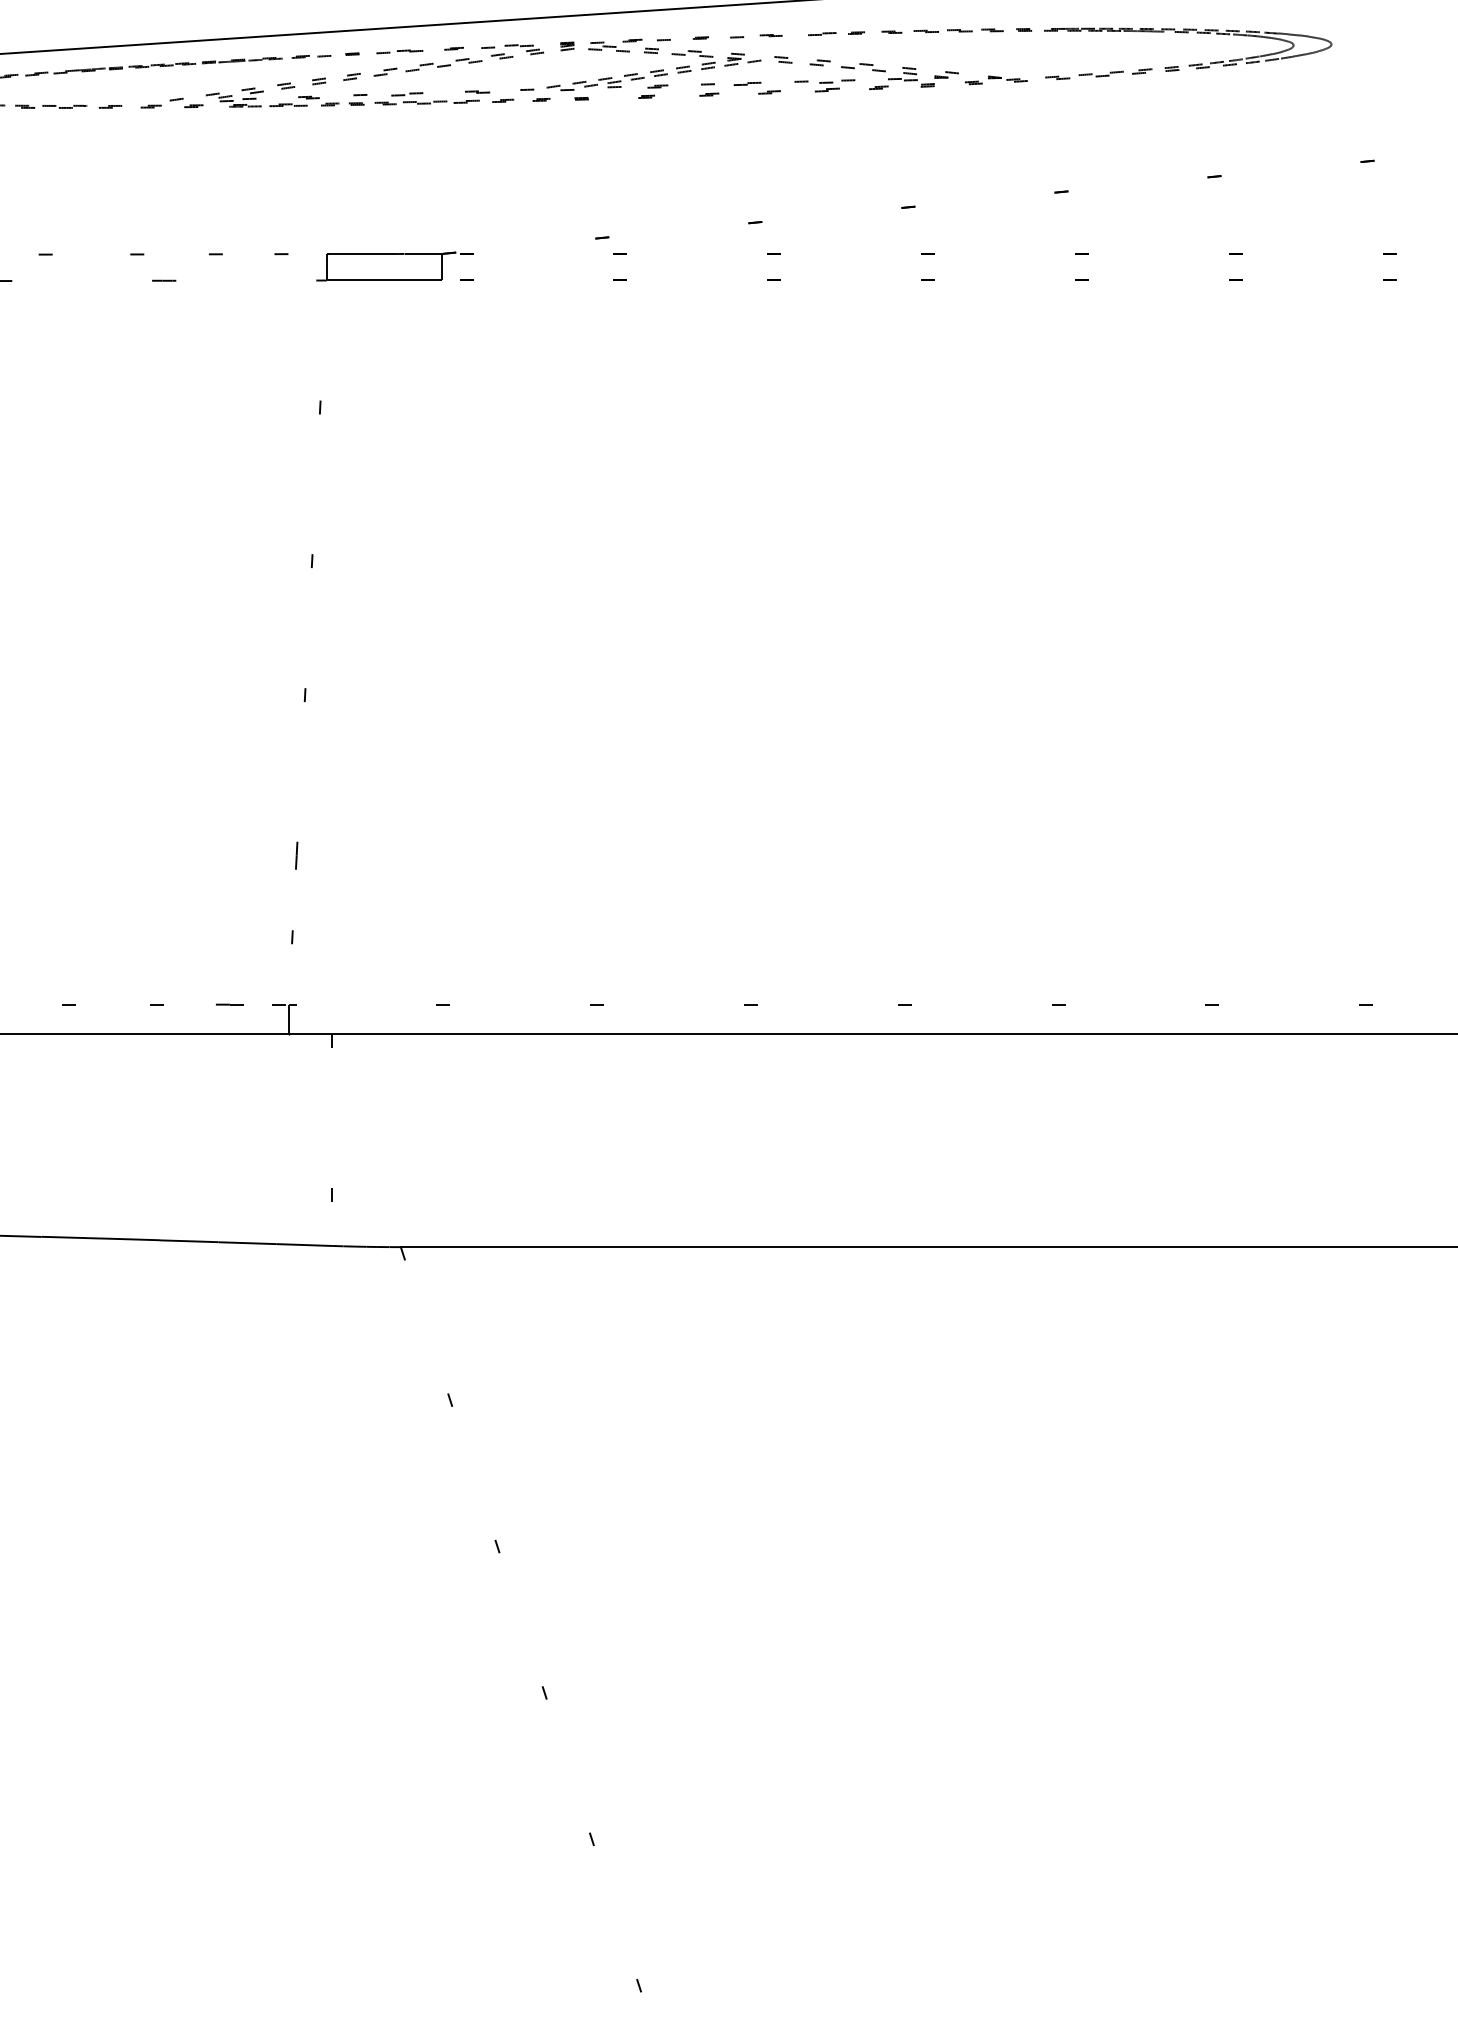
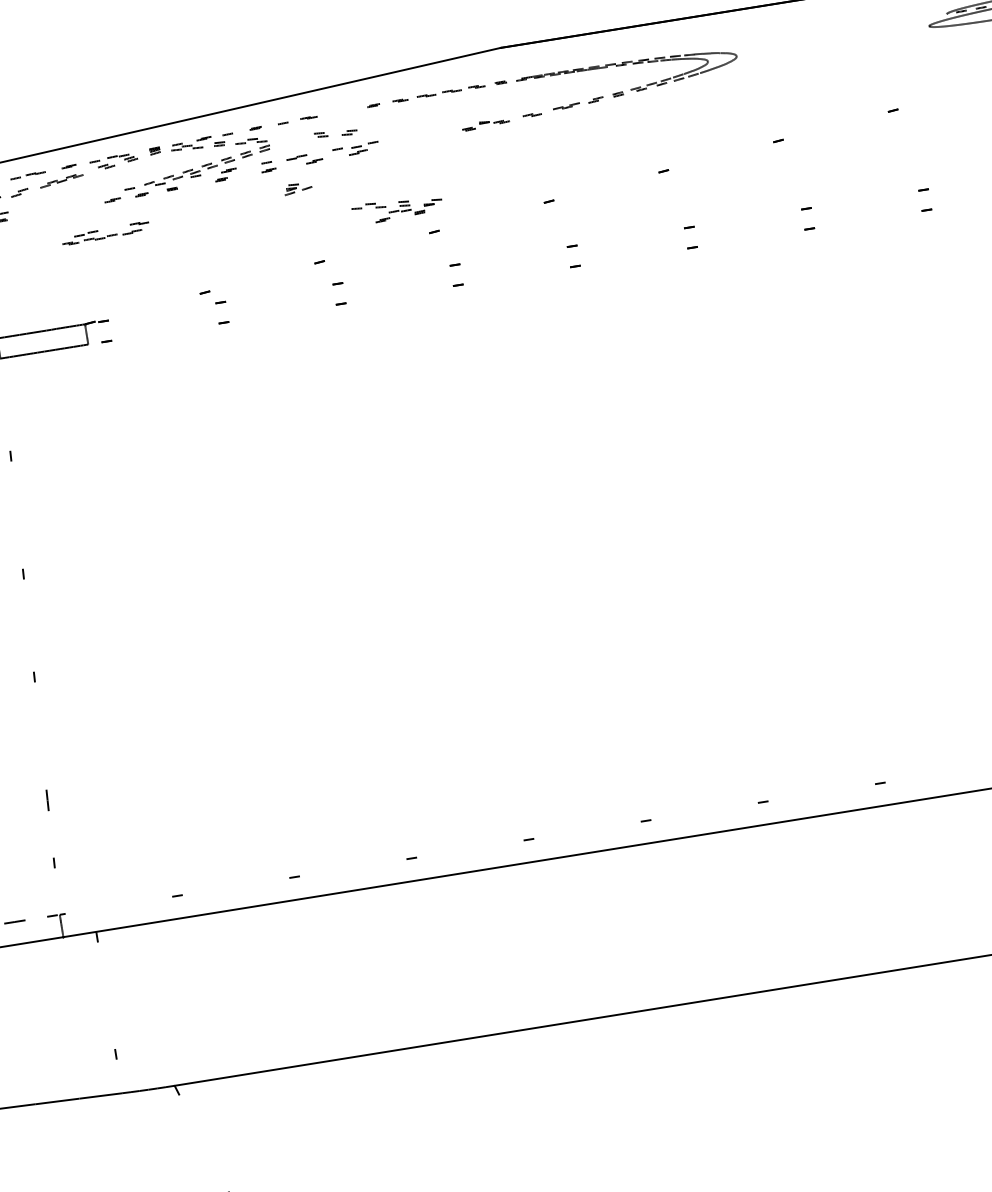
line: (822, 34) -> (347, 110), removed
part: (742, 59) -> (297, 188), moved
part: (443, 65) -> (63, 180), size x0.7
part: (1100, 73) -> (564, 106), size x0.7
part: (899, 76) -> (397, 209), moved
part: (432, 97) -> (105, 233), moved

